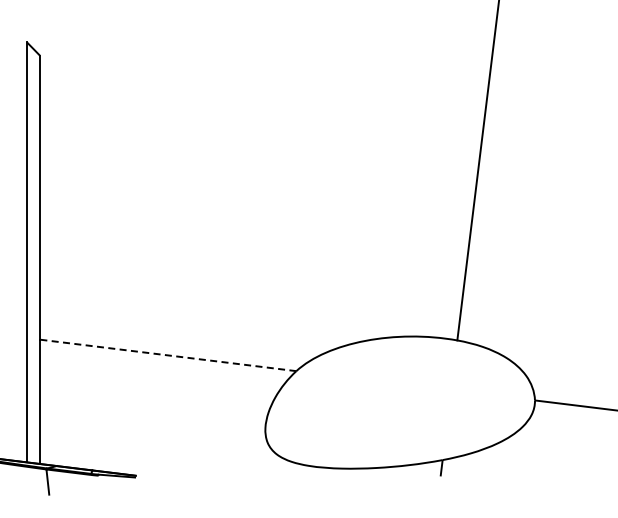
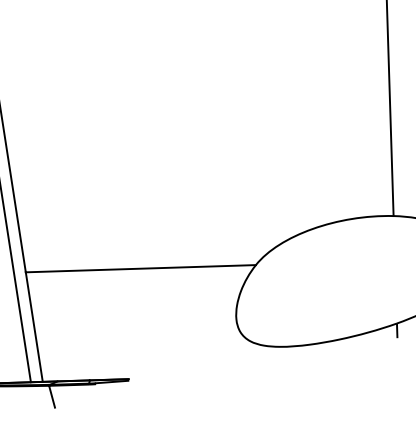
line: (167, 355) -> (140, 268), dashed -> solid

